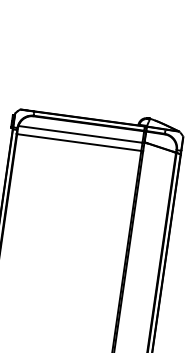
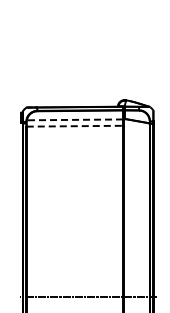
line: (79, 133) -> (74, 119), solid -> dashed
line: (79, 143) -> (75, 126), solid -> dashed

